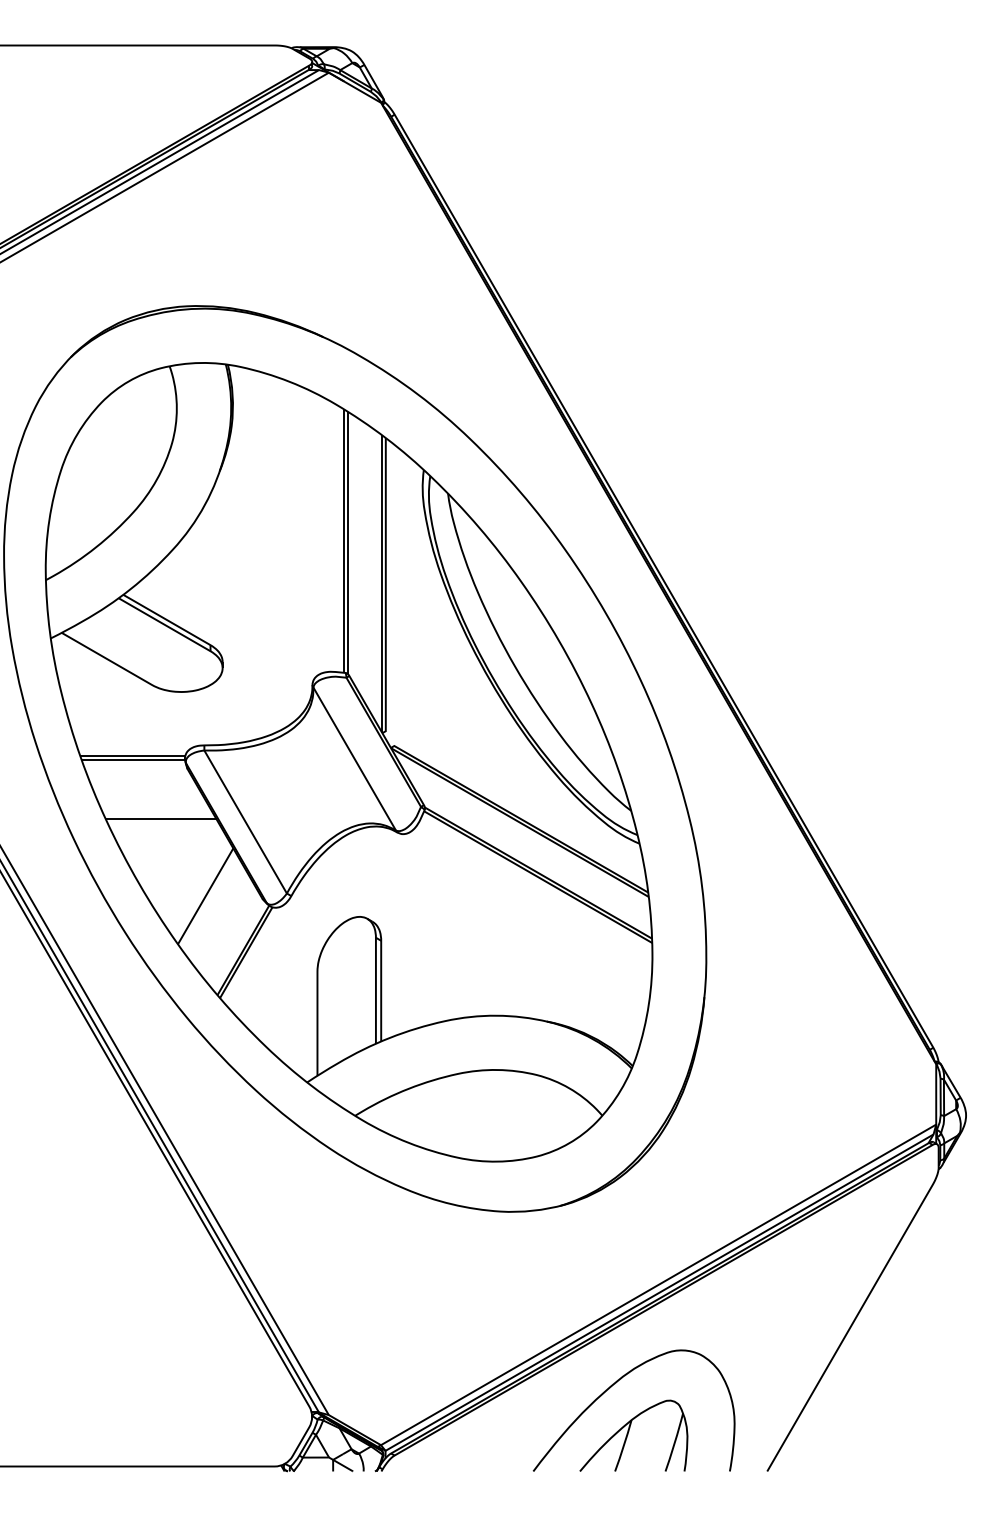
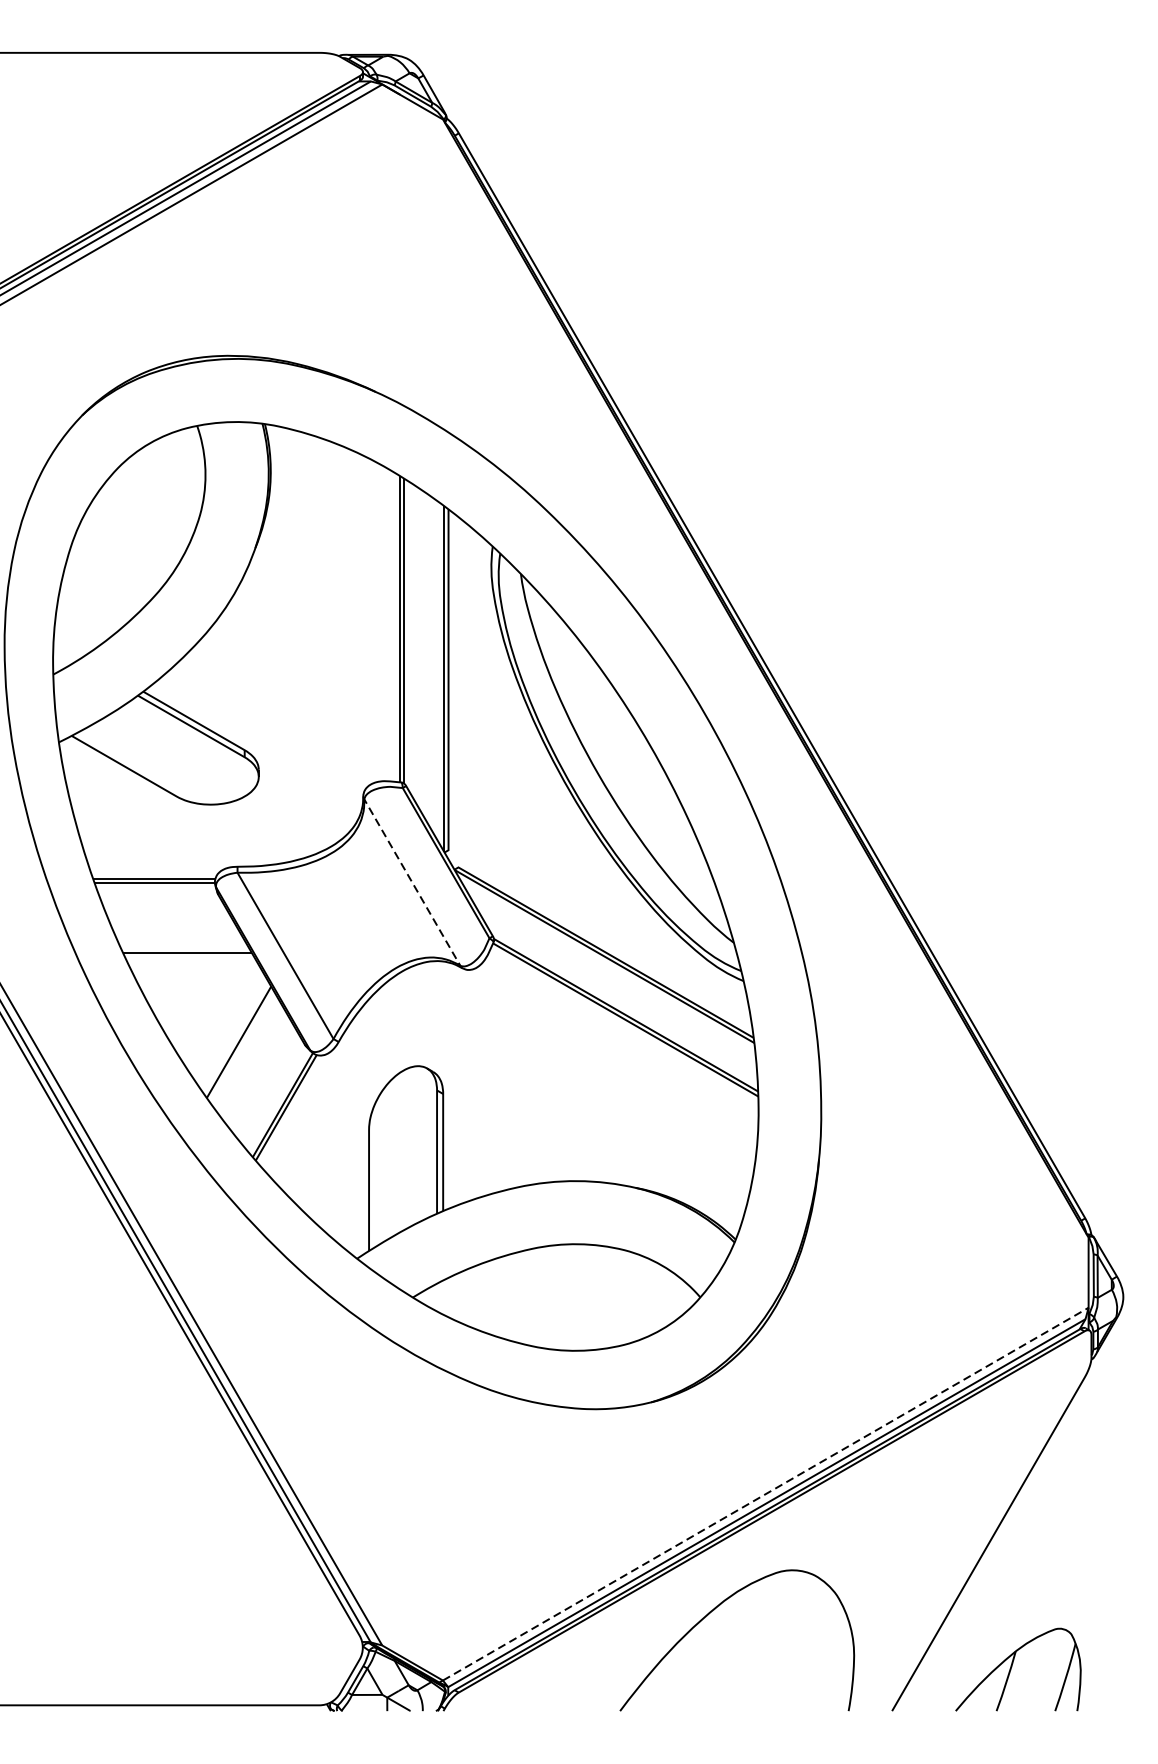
line: (354, 759) -> (412, 883), solid -> dashed
line: (658, 1284) -> (765, 1493), solid -> dashed
part: (633, 1435) -> (1017, 1669), moved

